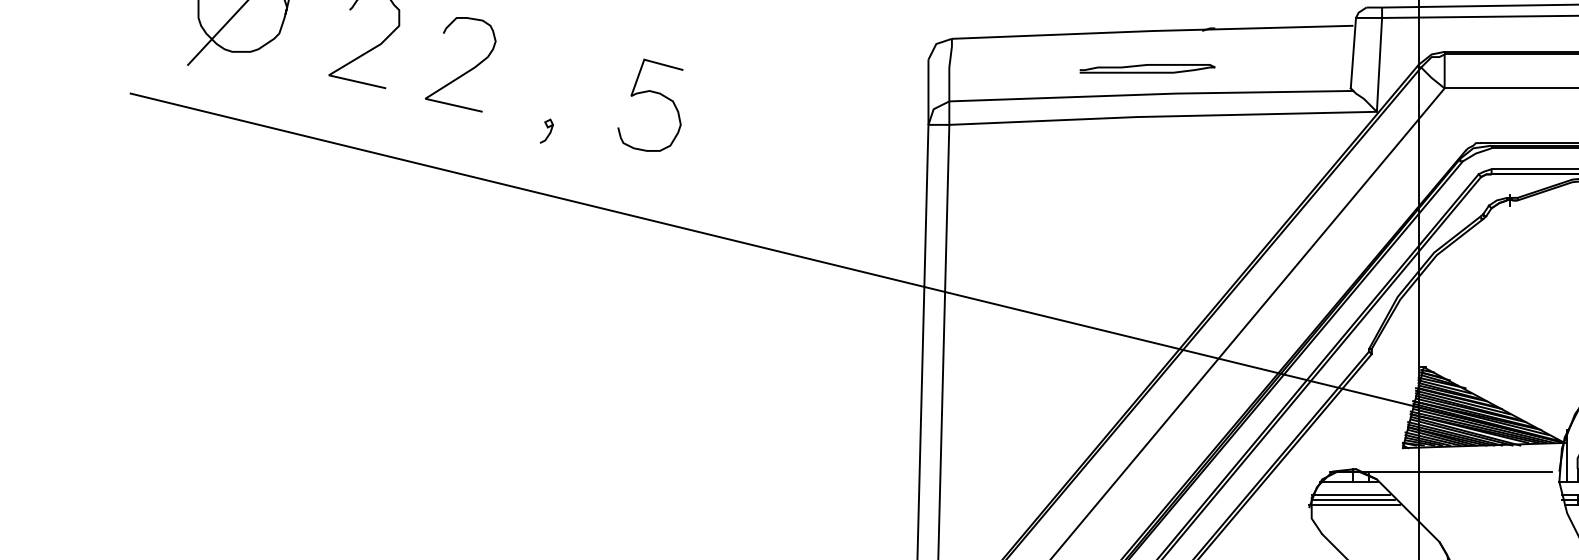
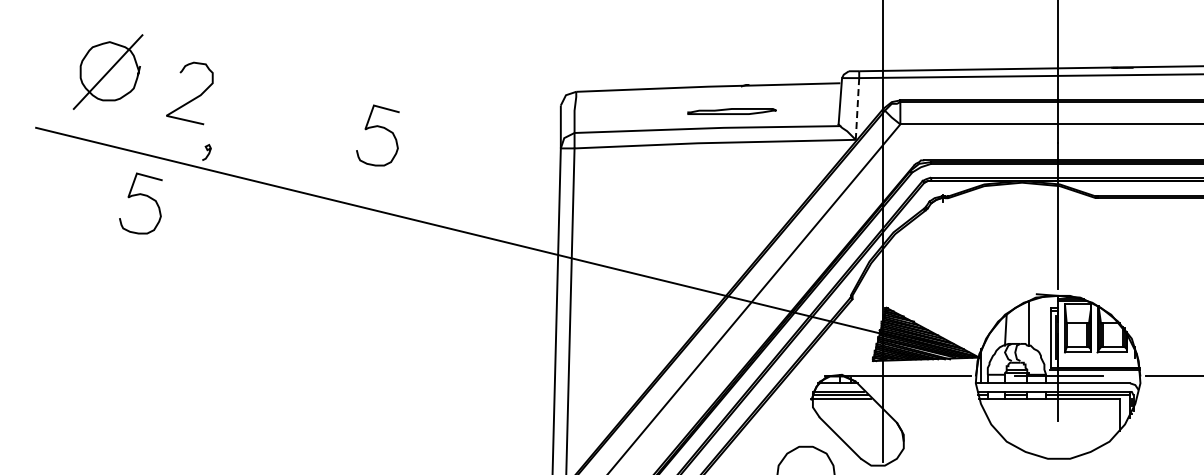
line: (1379, 64) -> (857, 108), solid -> dashed
curve: (1146, 65) -> (731, 109), moved
curve: (467, 70) -> (257, 112), removed
curve: (547, 129) -> (207, 151), moved
curve: (289, 196) -> (140, 195), added

